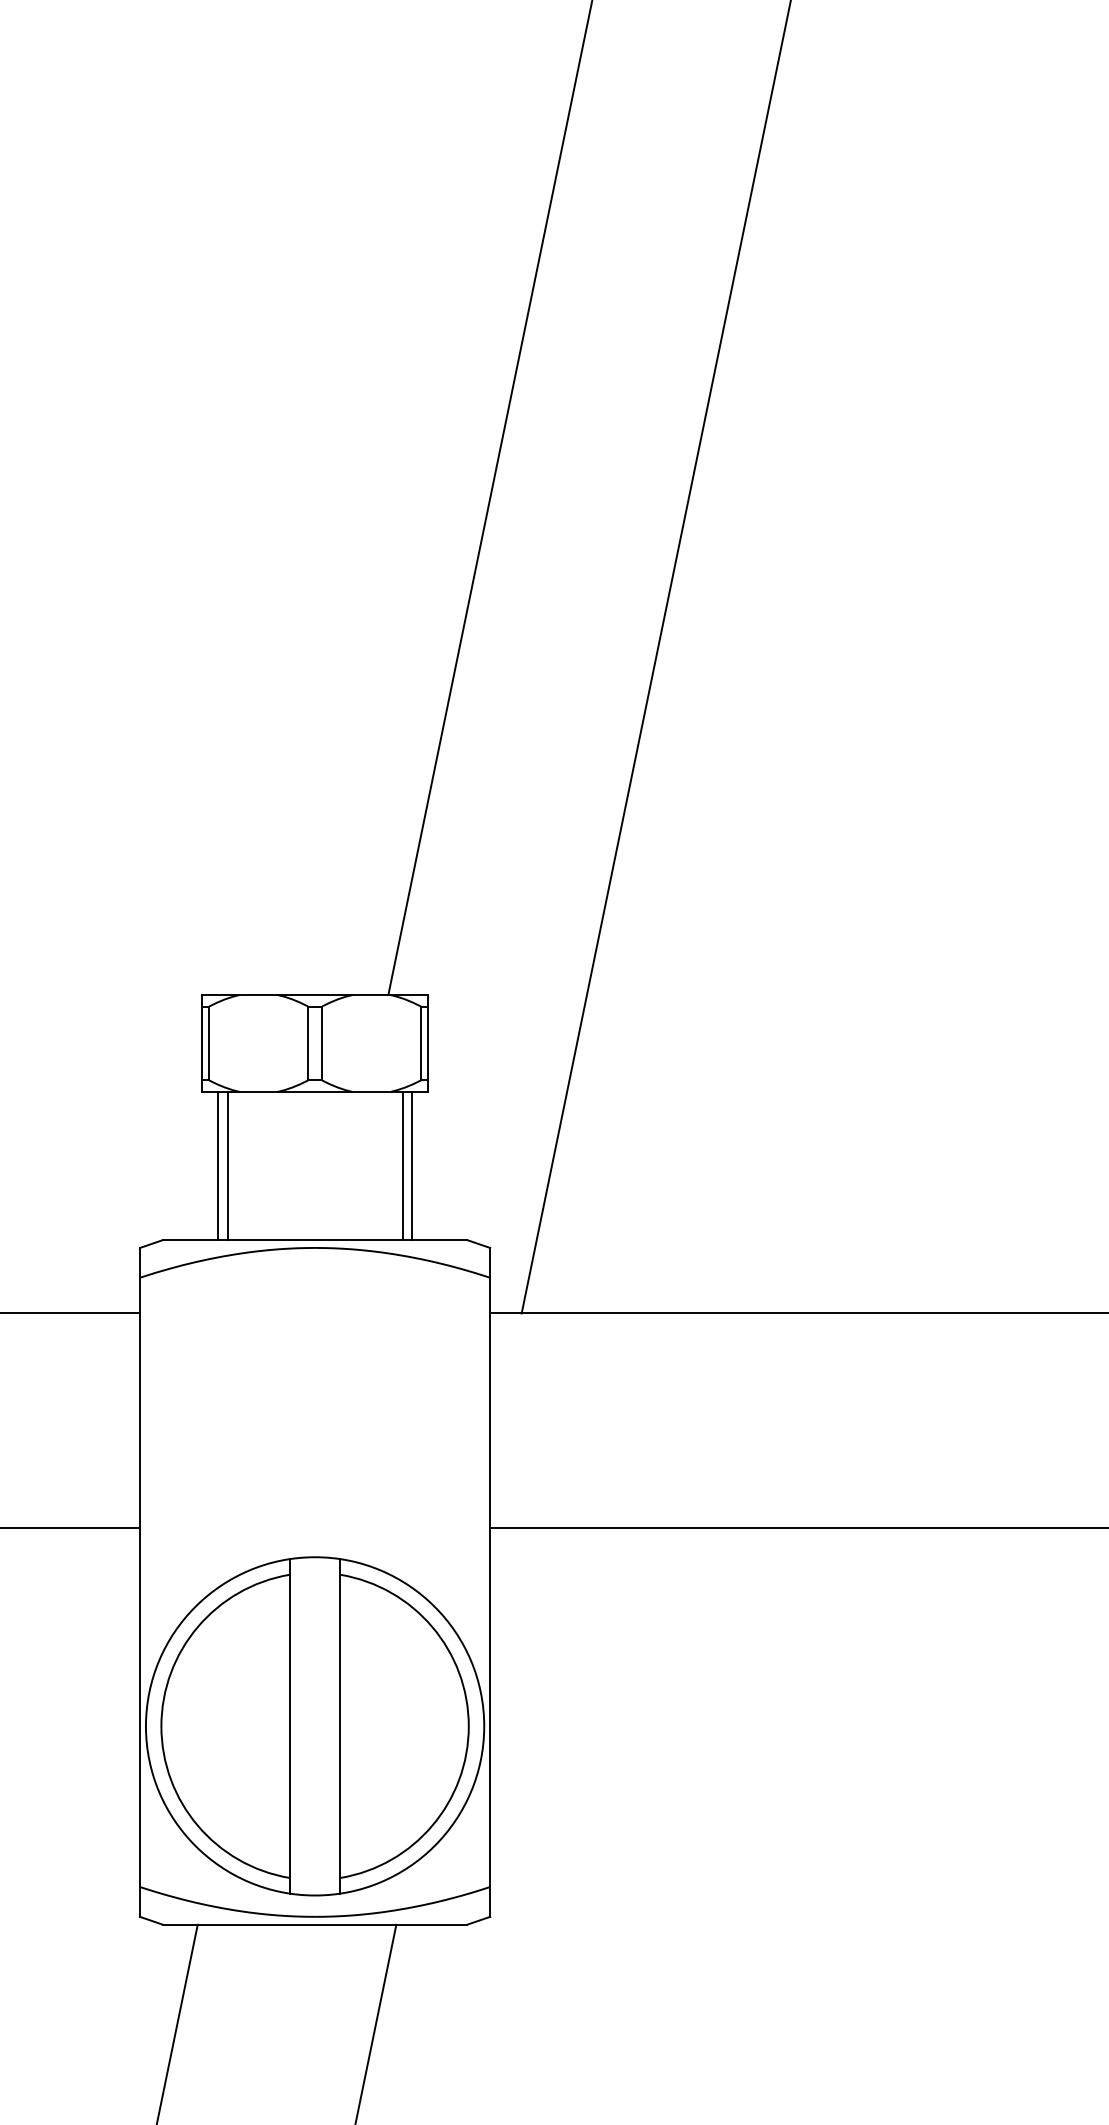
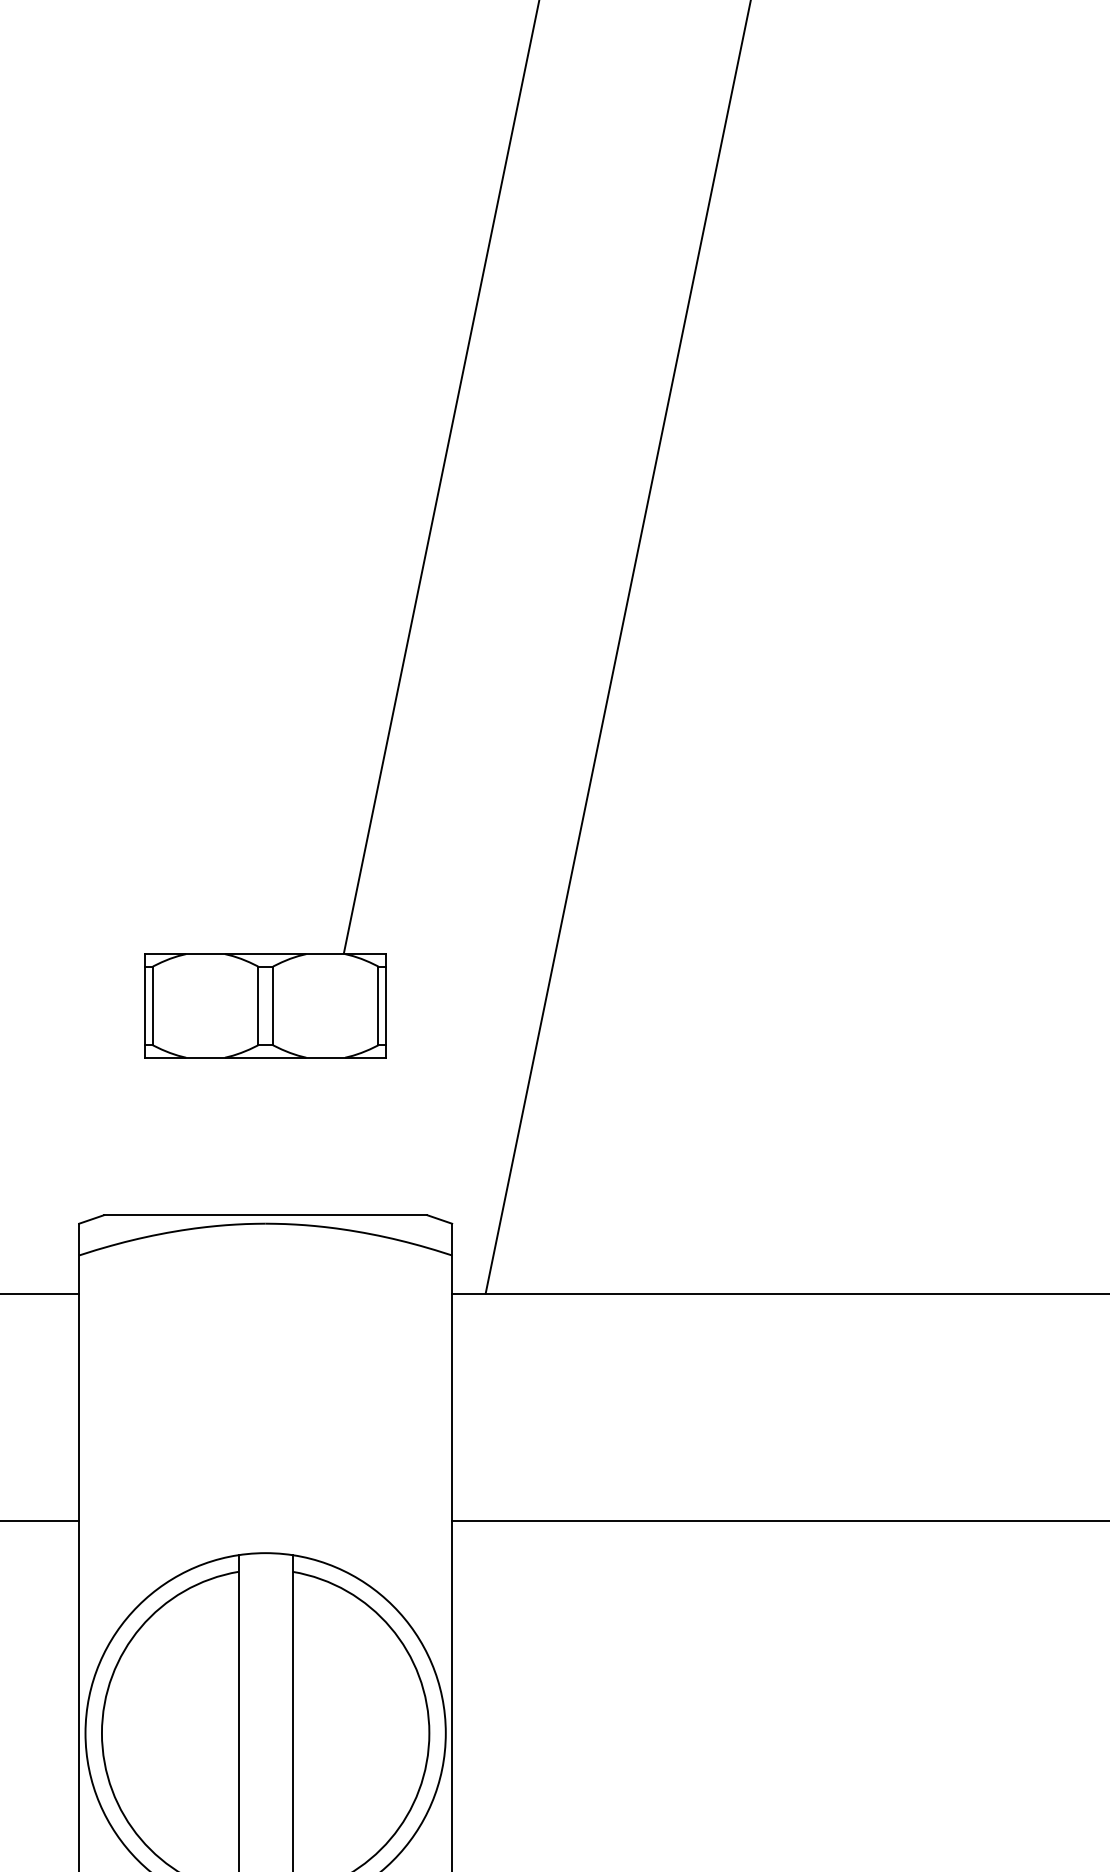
line: (217, 1165) -> (161, 1135), removed
line: (227, 1165) -> (172, 1135), removed
line: (402, 1165) -> (358, 1135), removed
line: (412, 1165) -> (369, 1135), removed

